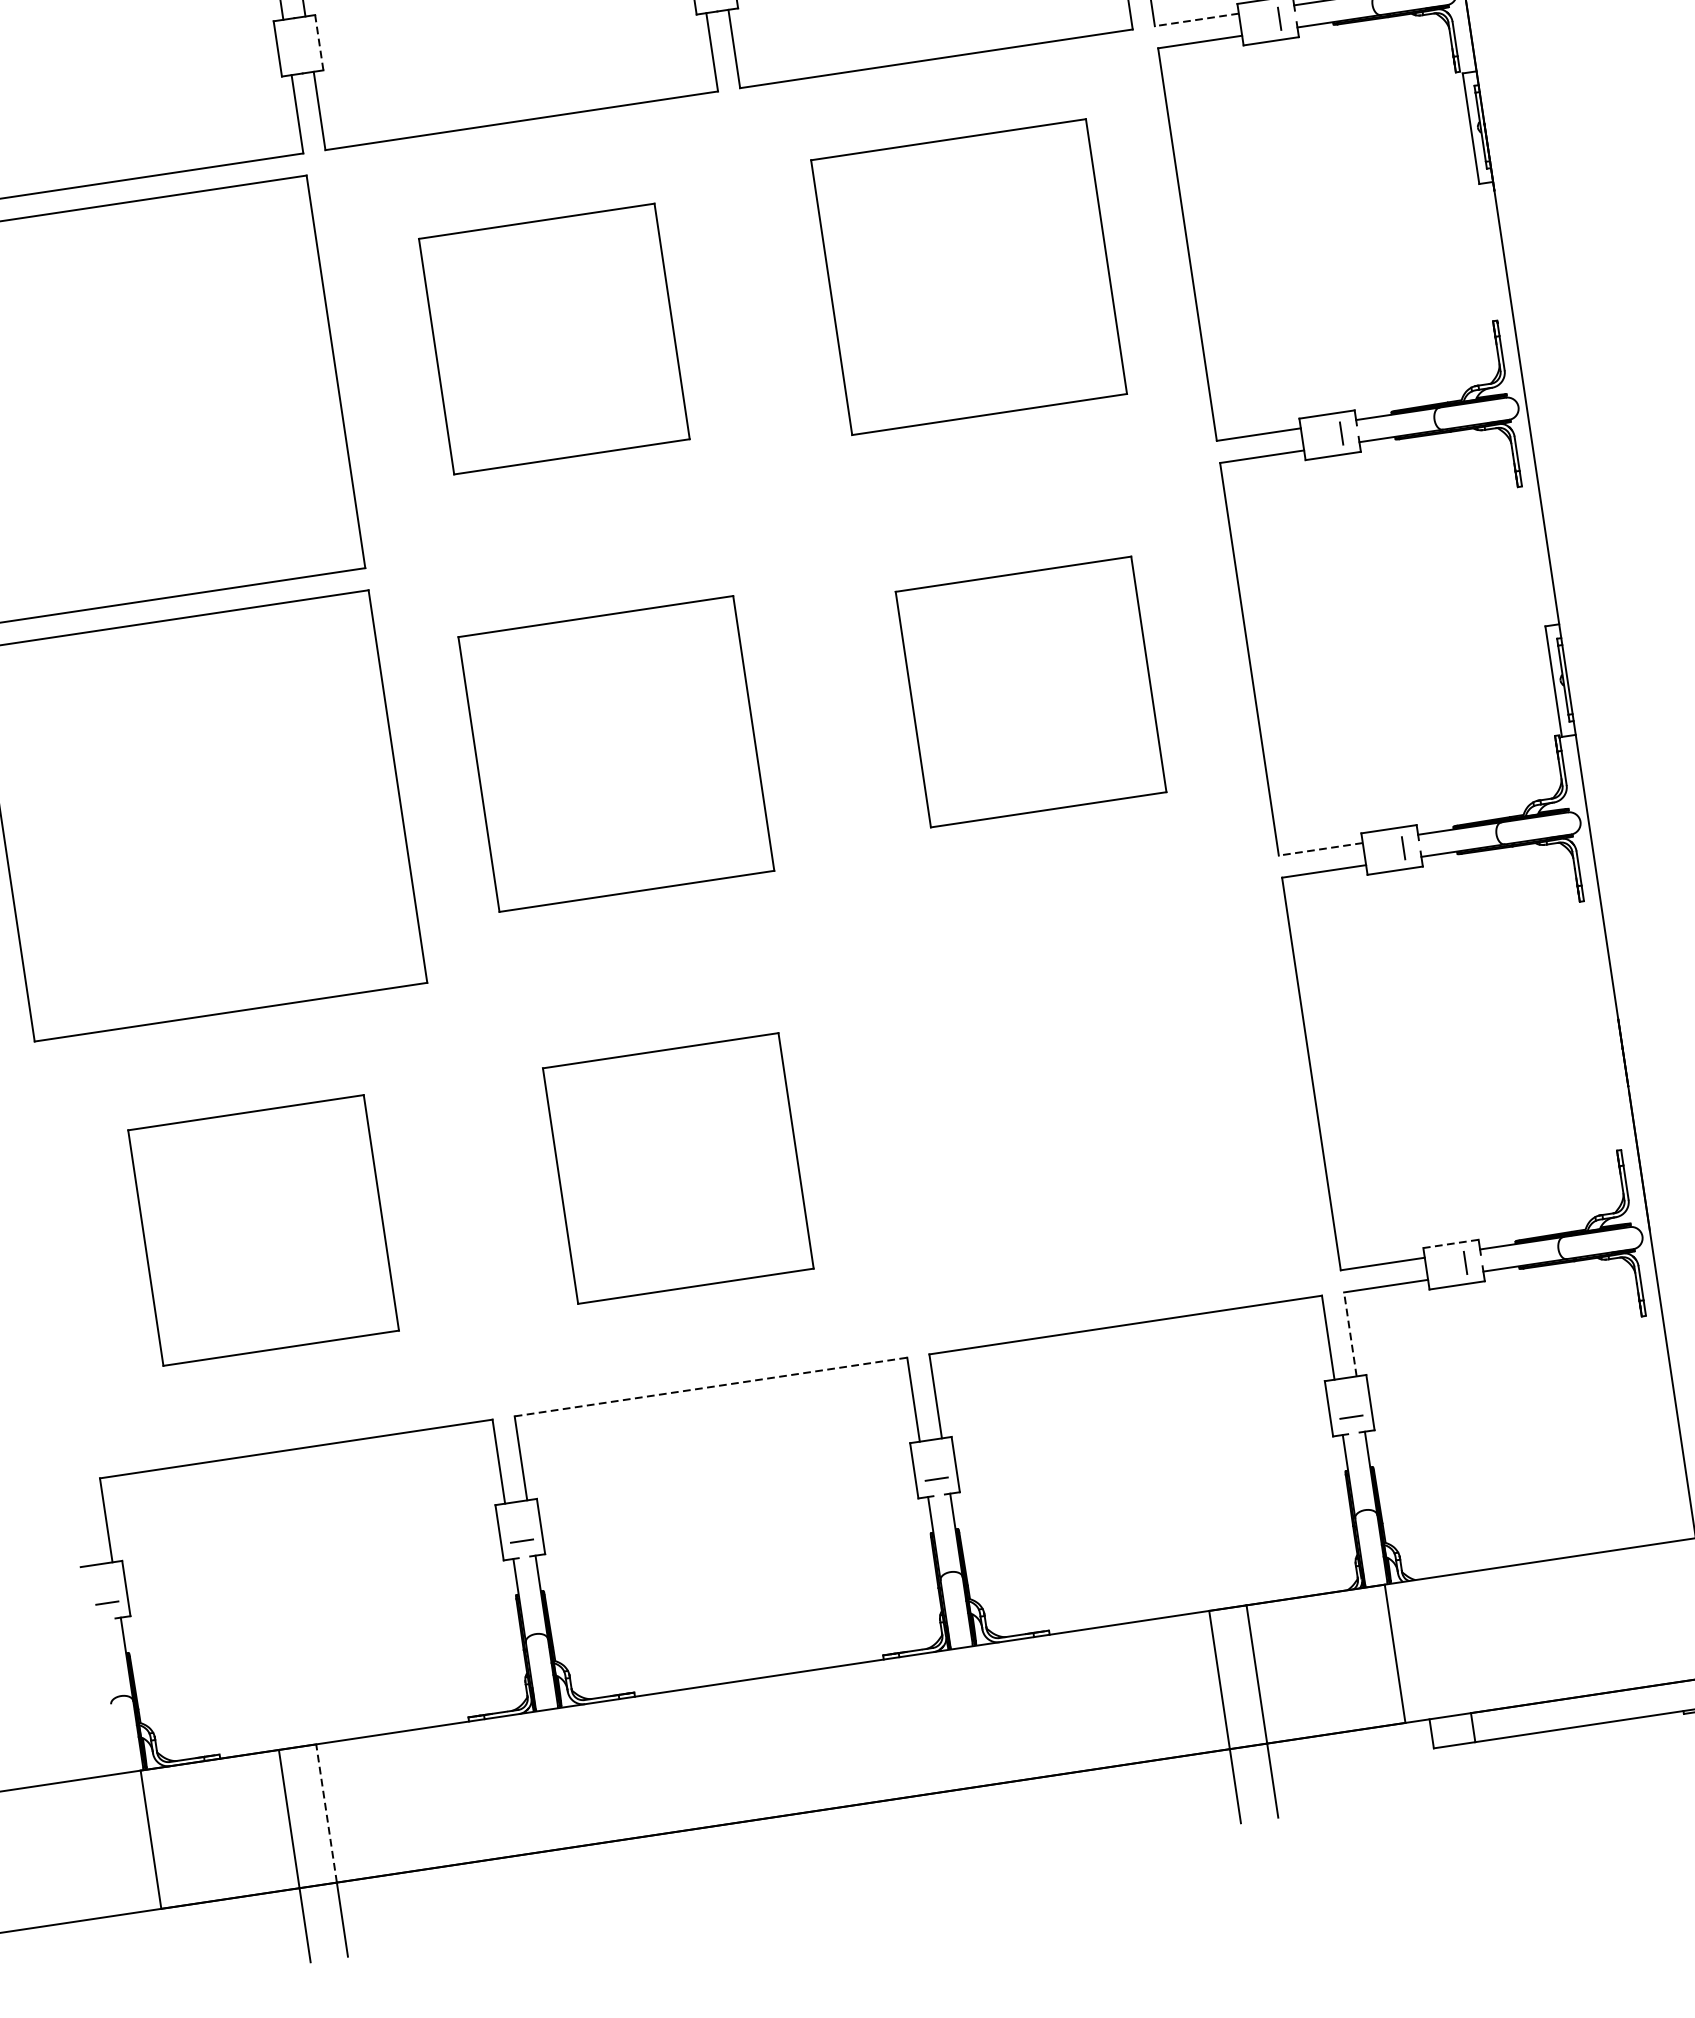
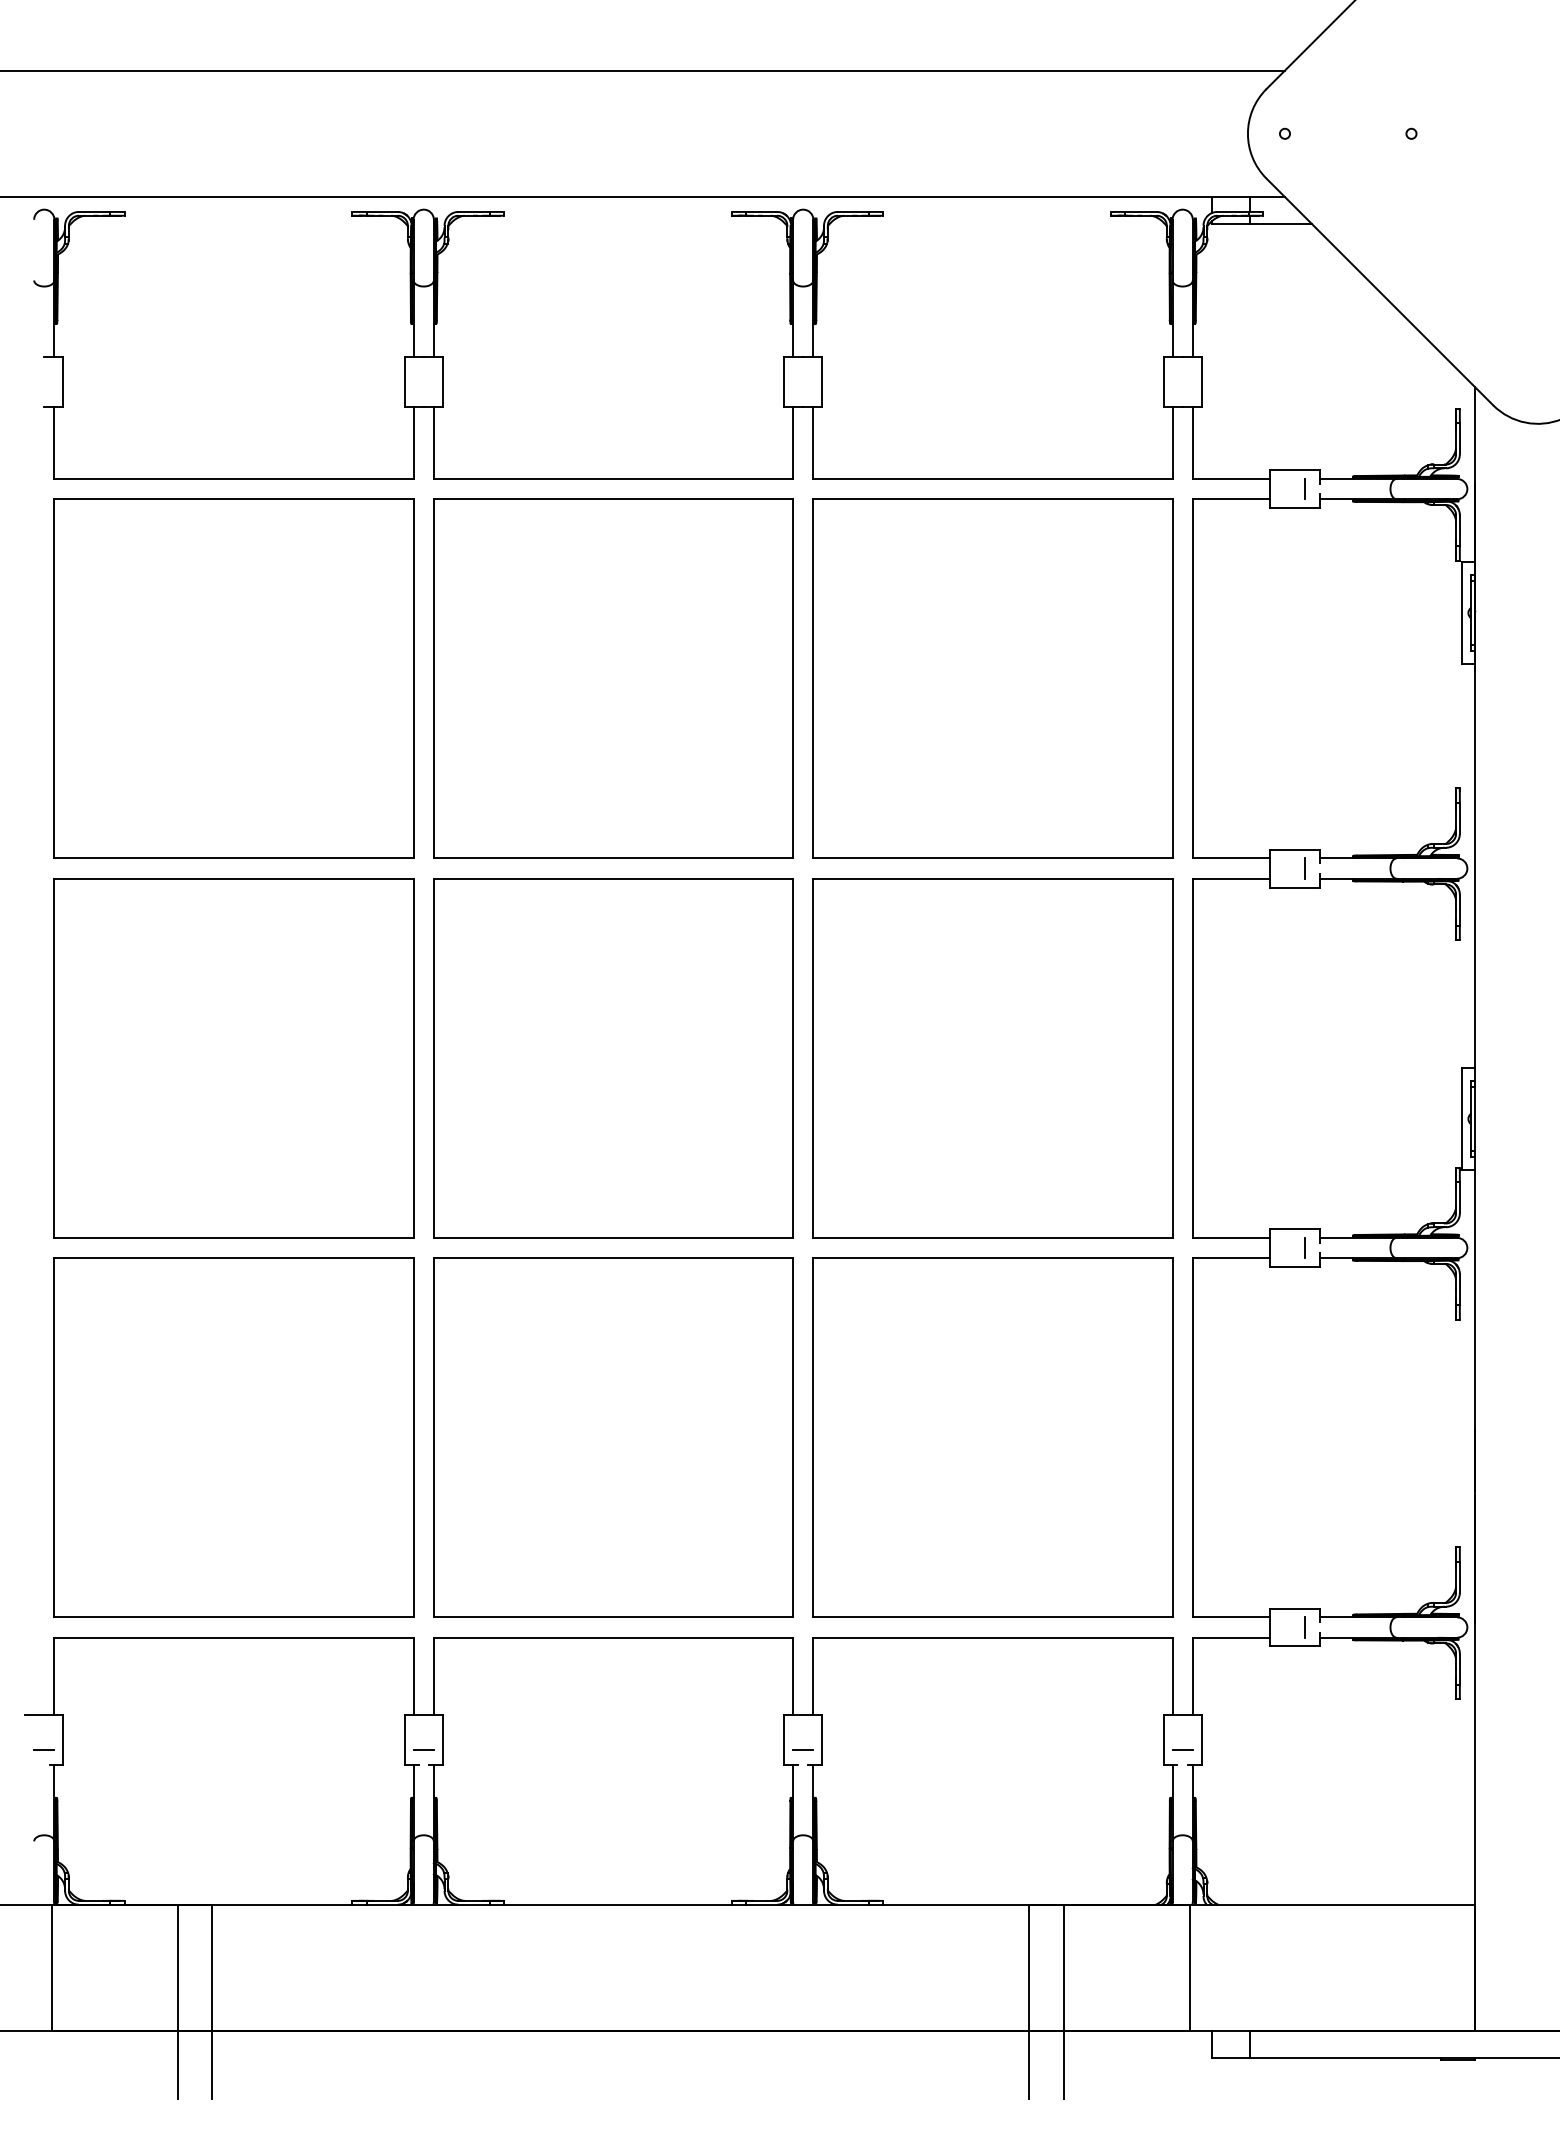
line: (1196, 20) -> (1230, 479), dashed -> solid
line: (318, 42) -> (442, 381), dashed -> solid
part: (968, 276) -> (992, 678), size x1.43
part: (554, 338) -> (613, 678), size x1.67
part: (1030, 692) -> (992, 1058), size x1.67
part: (616, 754) -> (613, 1058), size x1.43
line: (1319, 848) -> (1230, 1237), dashed -> solid
part: (1092, 1106) -> (992, 1437), added
part: (678, 1168) -> (613, 1437), size x1.67
part: (263, 1230) -> (233, 1437), size x1.67
line: (1450, 1243) -> (1294, 1608), dashed -> solid
line: (1349, 1333) -> (1192, 1675), dashed -> solid
line: (710, 1386) -> (613, 1637), dashed -> solid
line: (326, 1813) -> (212, 1967), dashed -> solid

